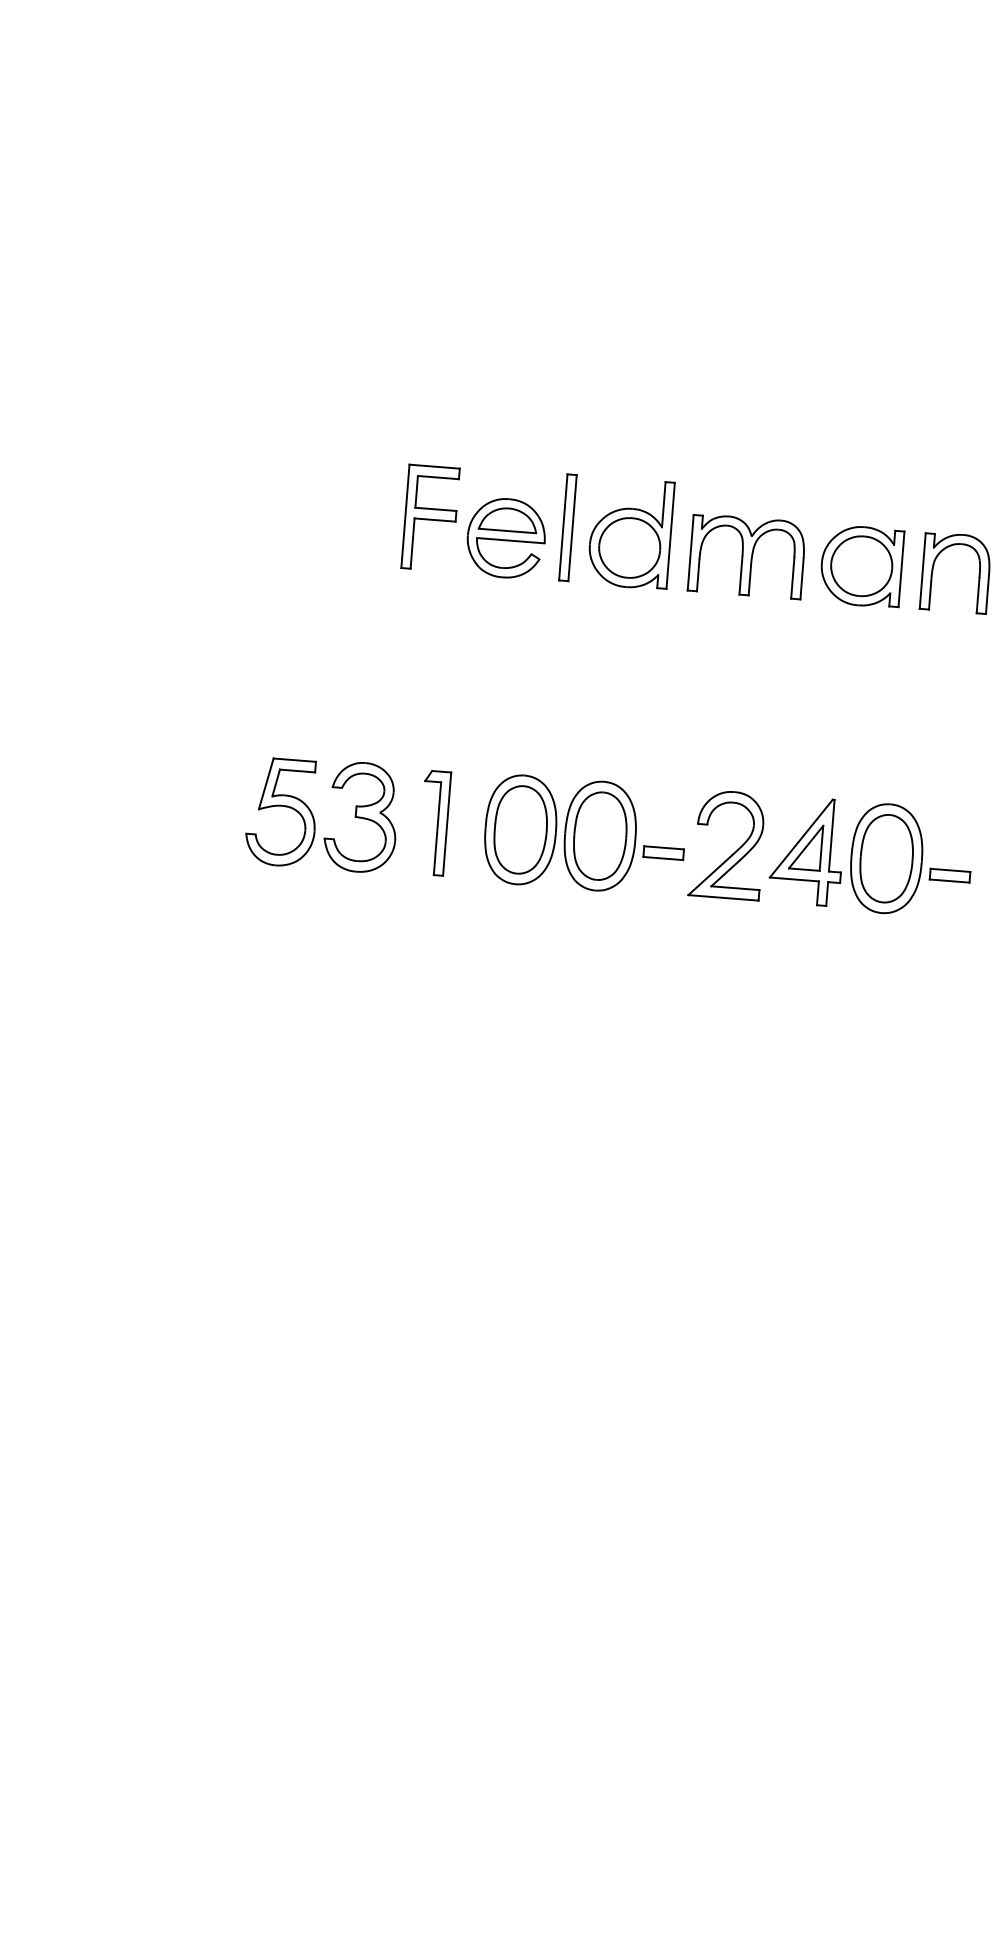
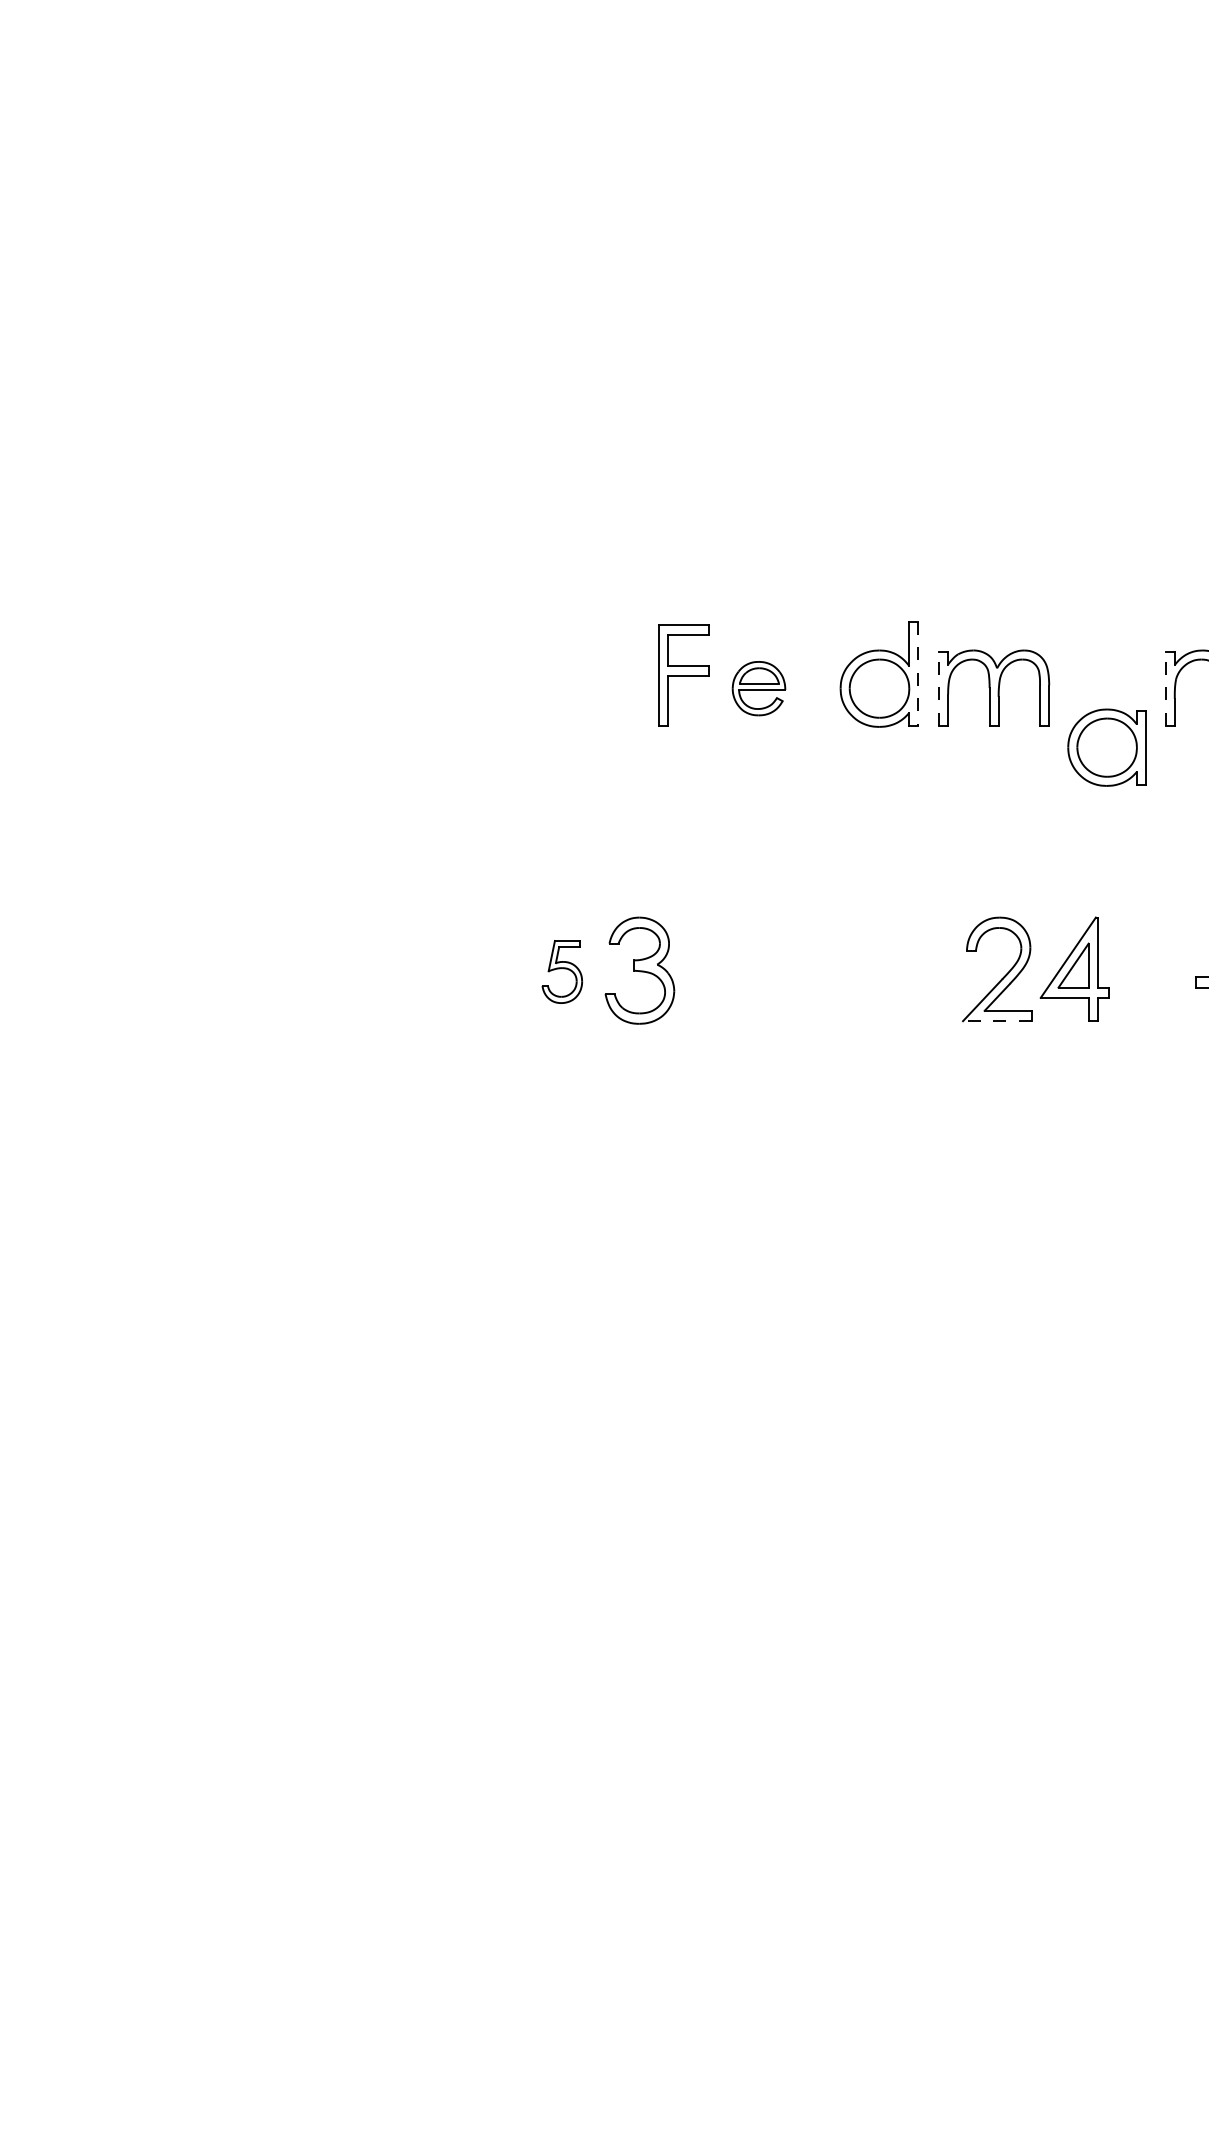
part: (568, 527) -> (818, 673), removed
line: (670, 535) -> (918, 673), solid -> dashed
part: (505, 538) -> (758, 688), size x0.7
line: (691, 552) -> (939, 688), solid -> dashed
part: (861, 566) -> (1106, 747), moved
line: (922, 570) -> (1165, 688), solid -> dashed
part: (282, 811) -> (562, 971), size x0.6
part: (433, 822) -> (710, 970), removed
part: (584, 834) -> (857, 970), removed
part: (886, 858) -> (1152, 970), removed
line: (722, 898) -> (996, 1021), solid -> dashed

